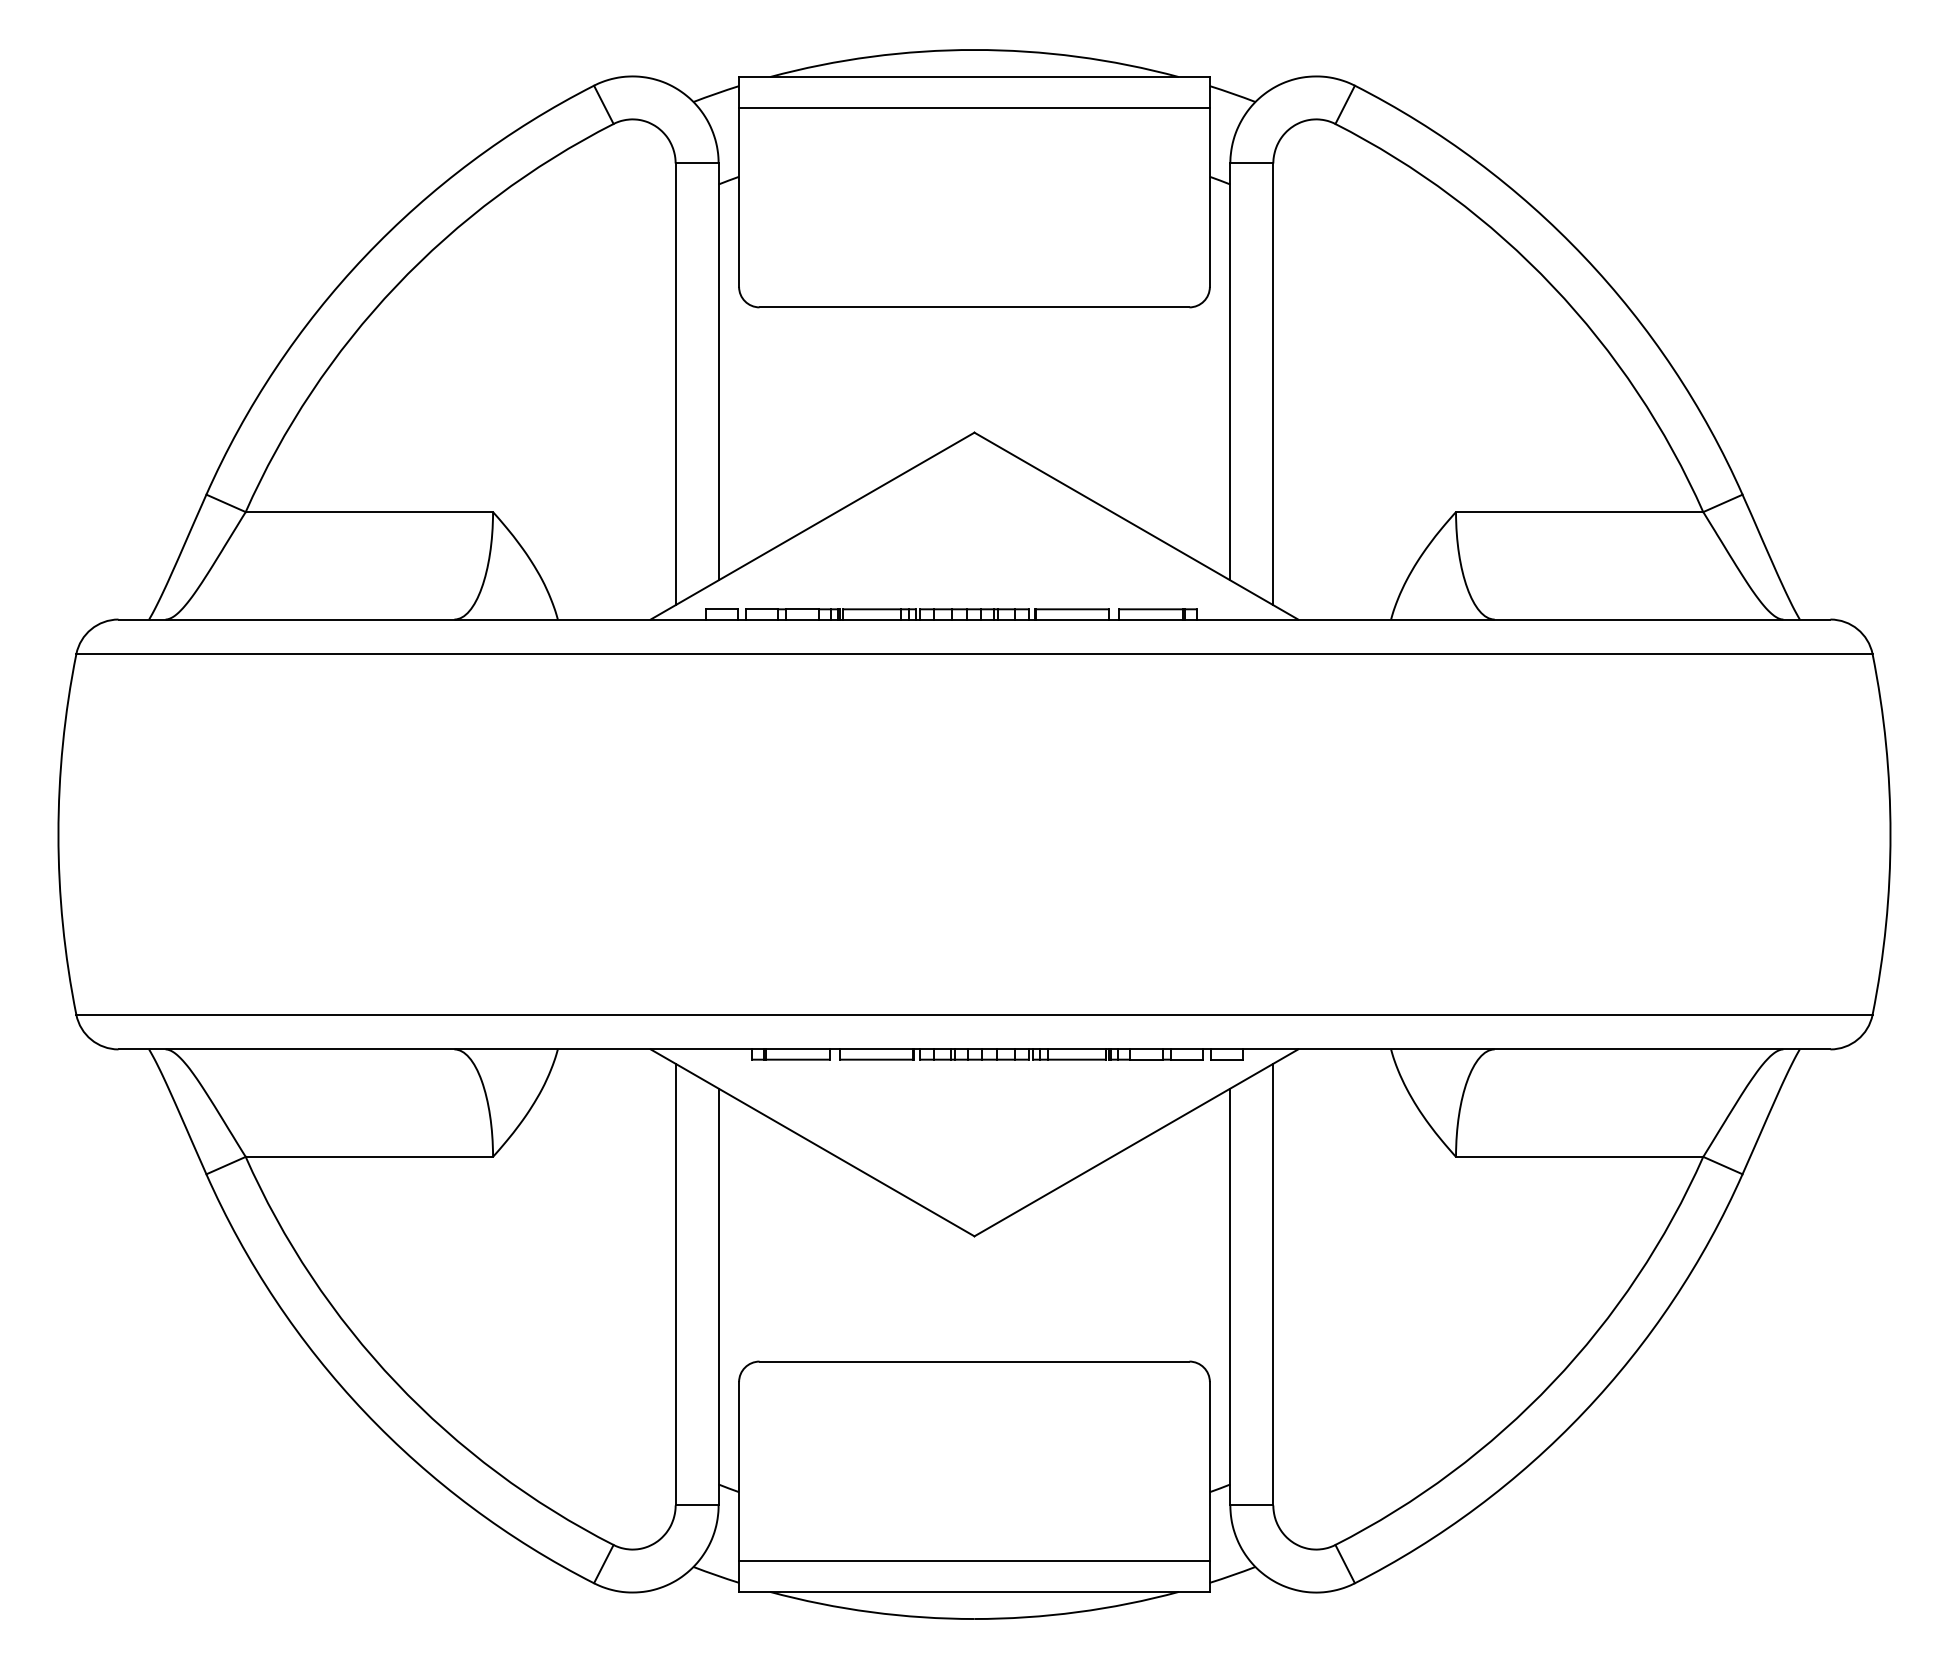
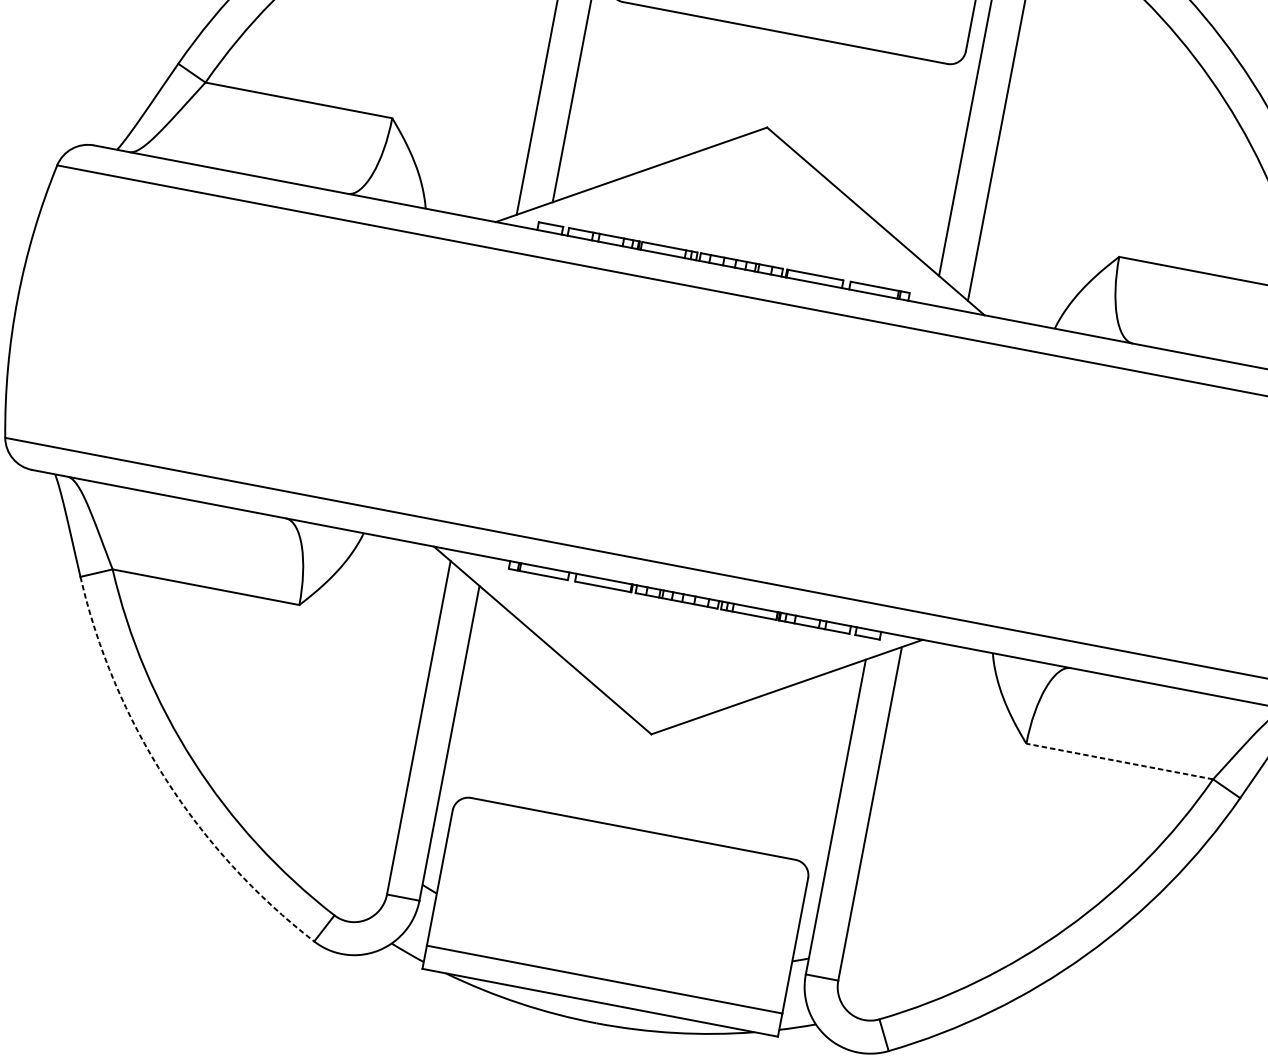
line: (1579, 1156) -> (1119, 761), solid -> dashed
arc: (364, 1412) -> (165, 779), solid -> dashed

